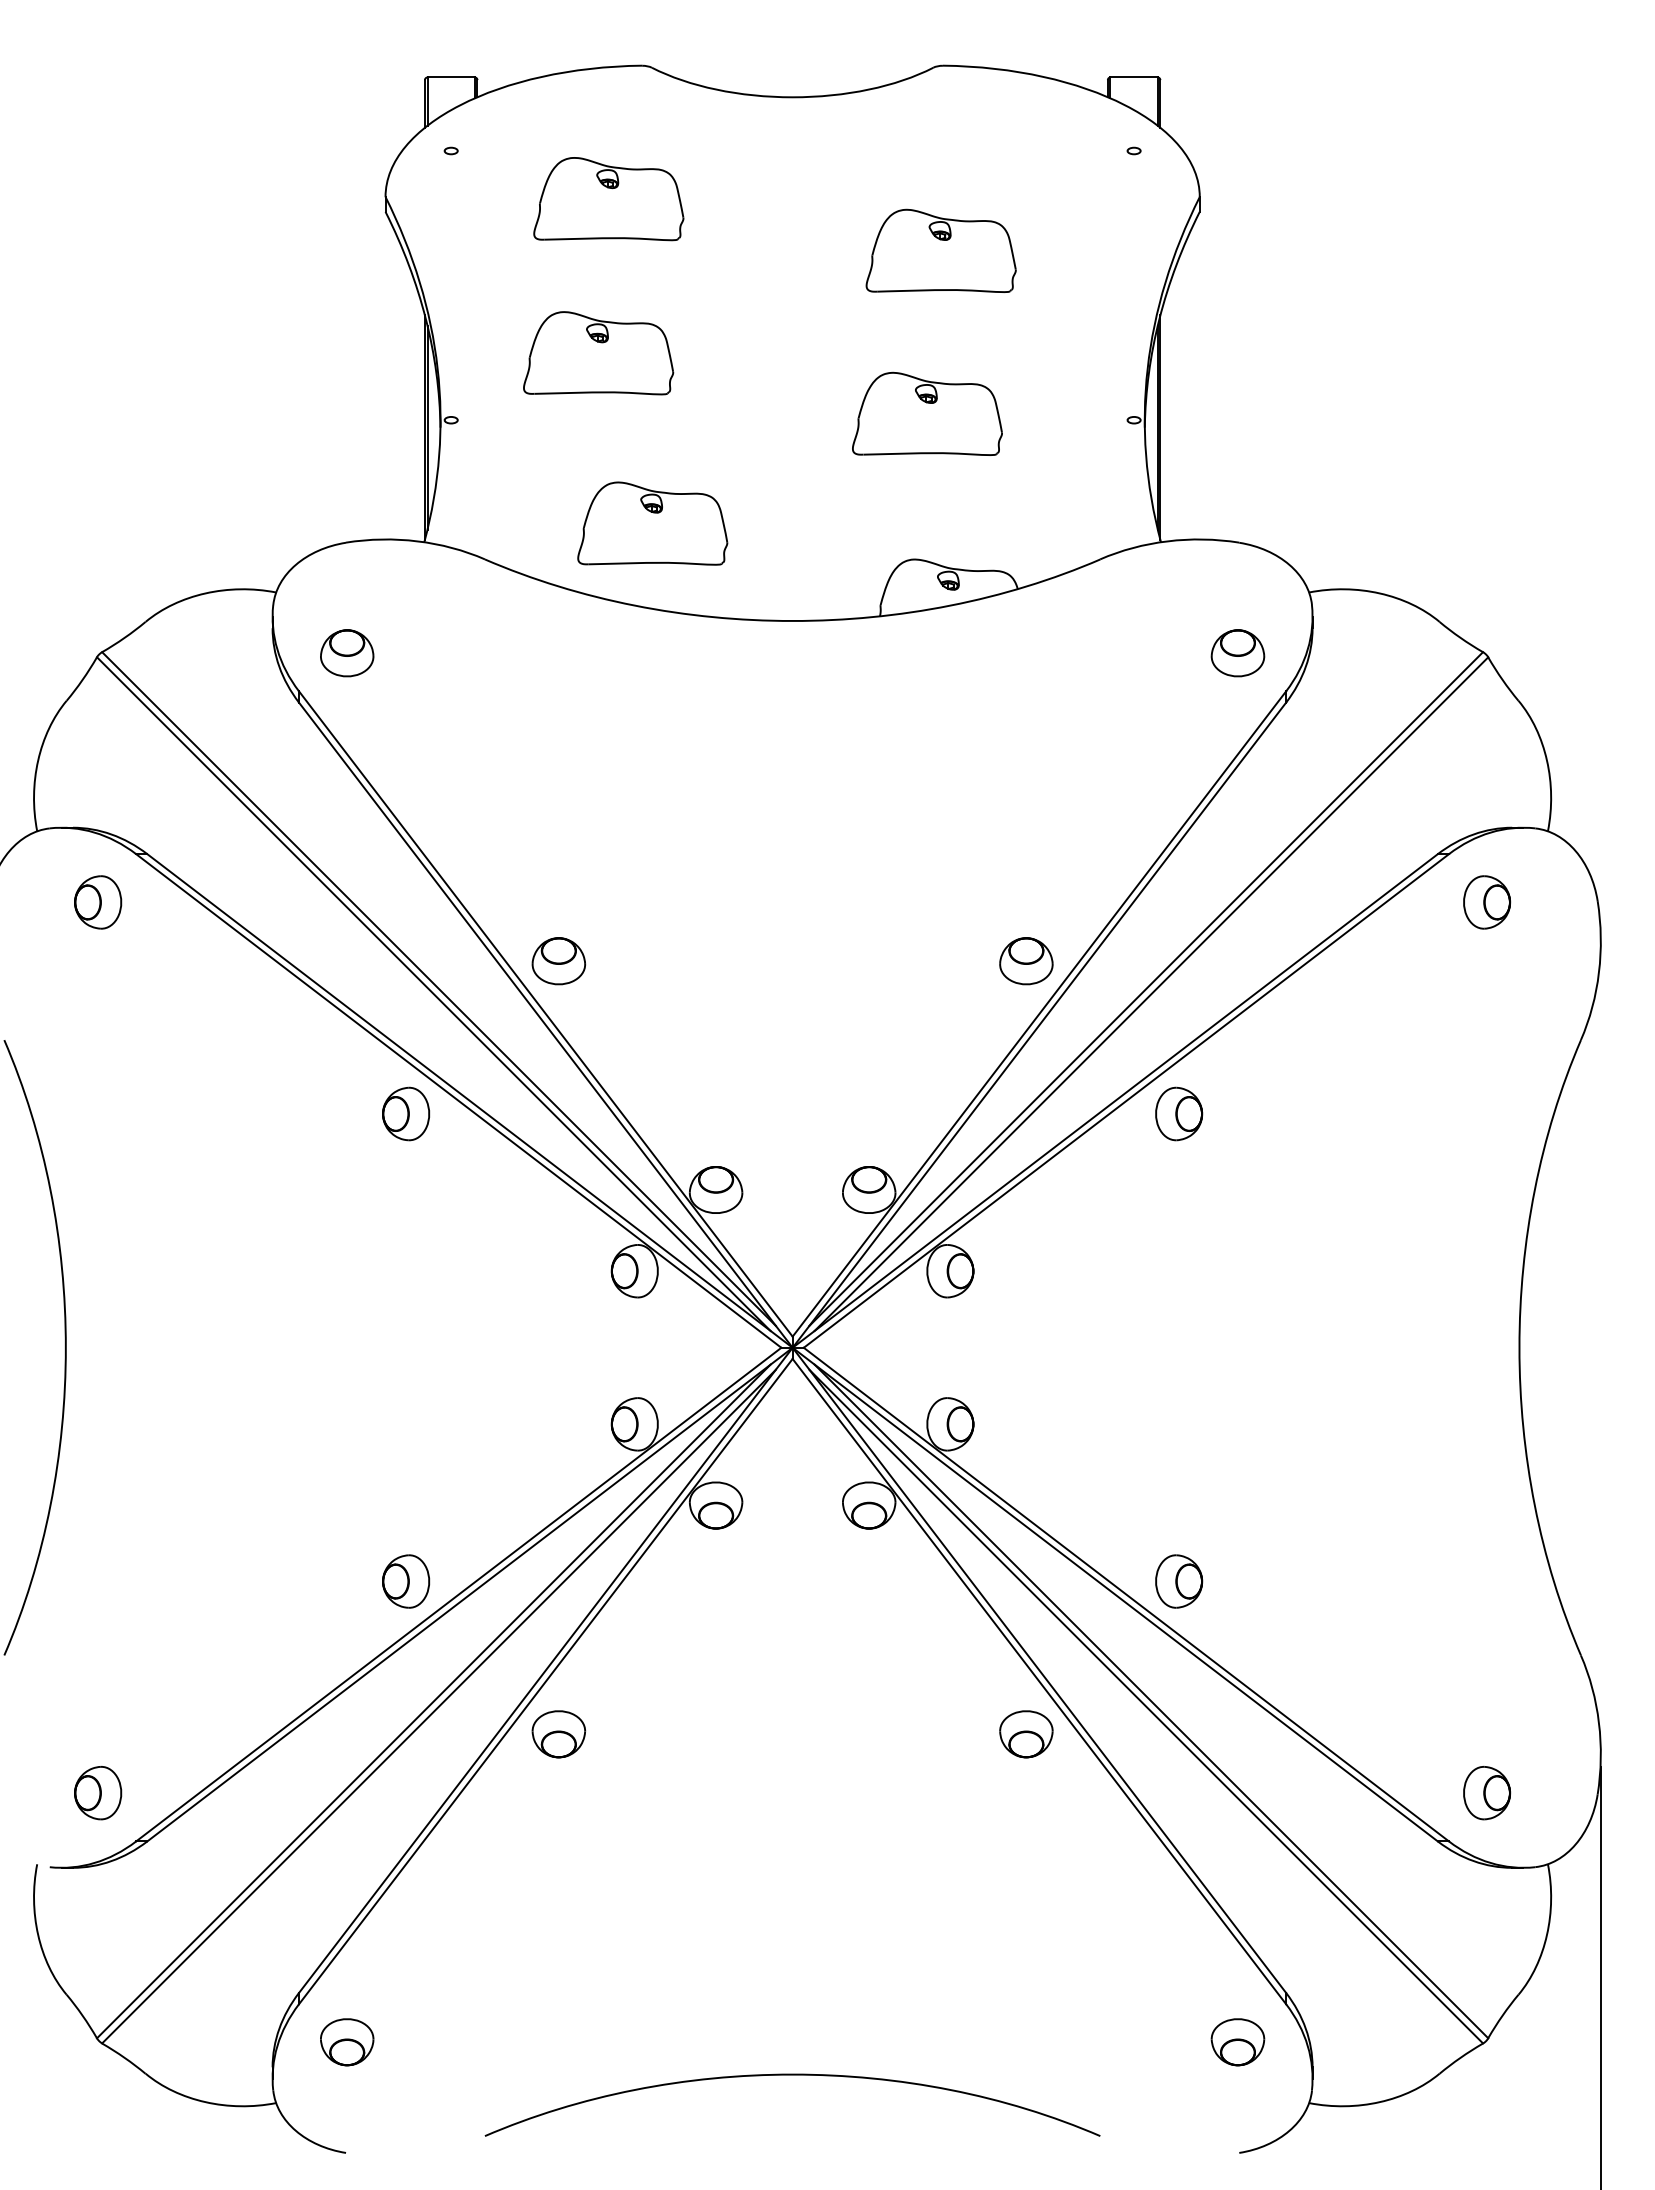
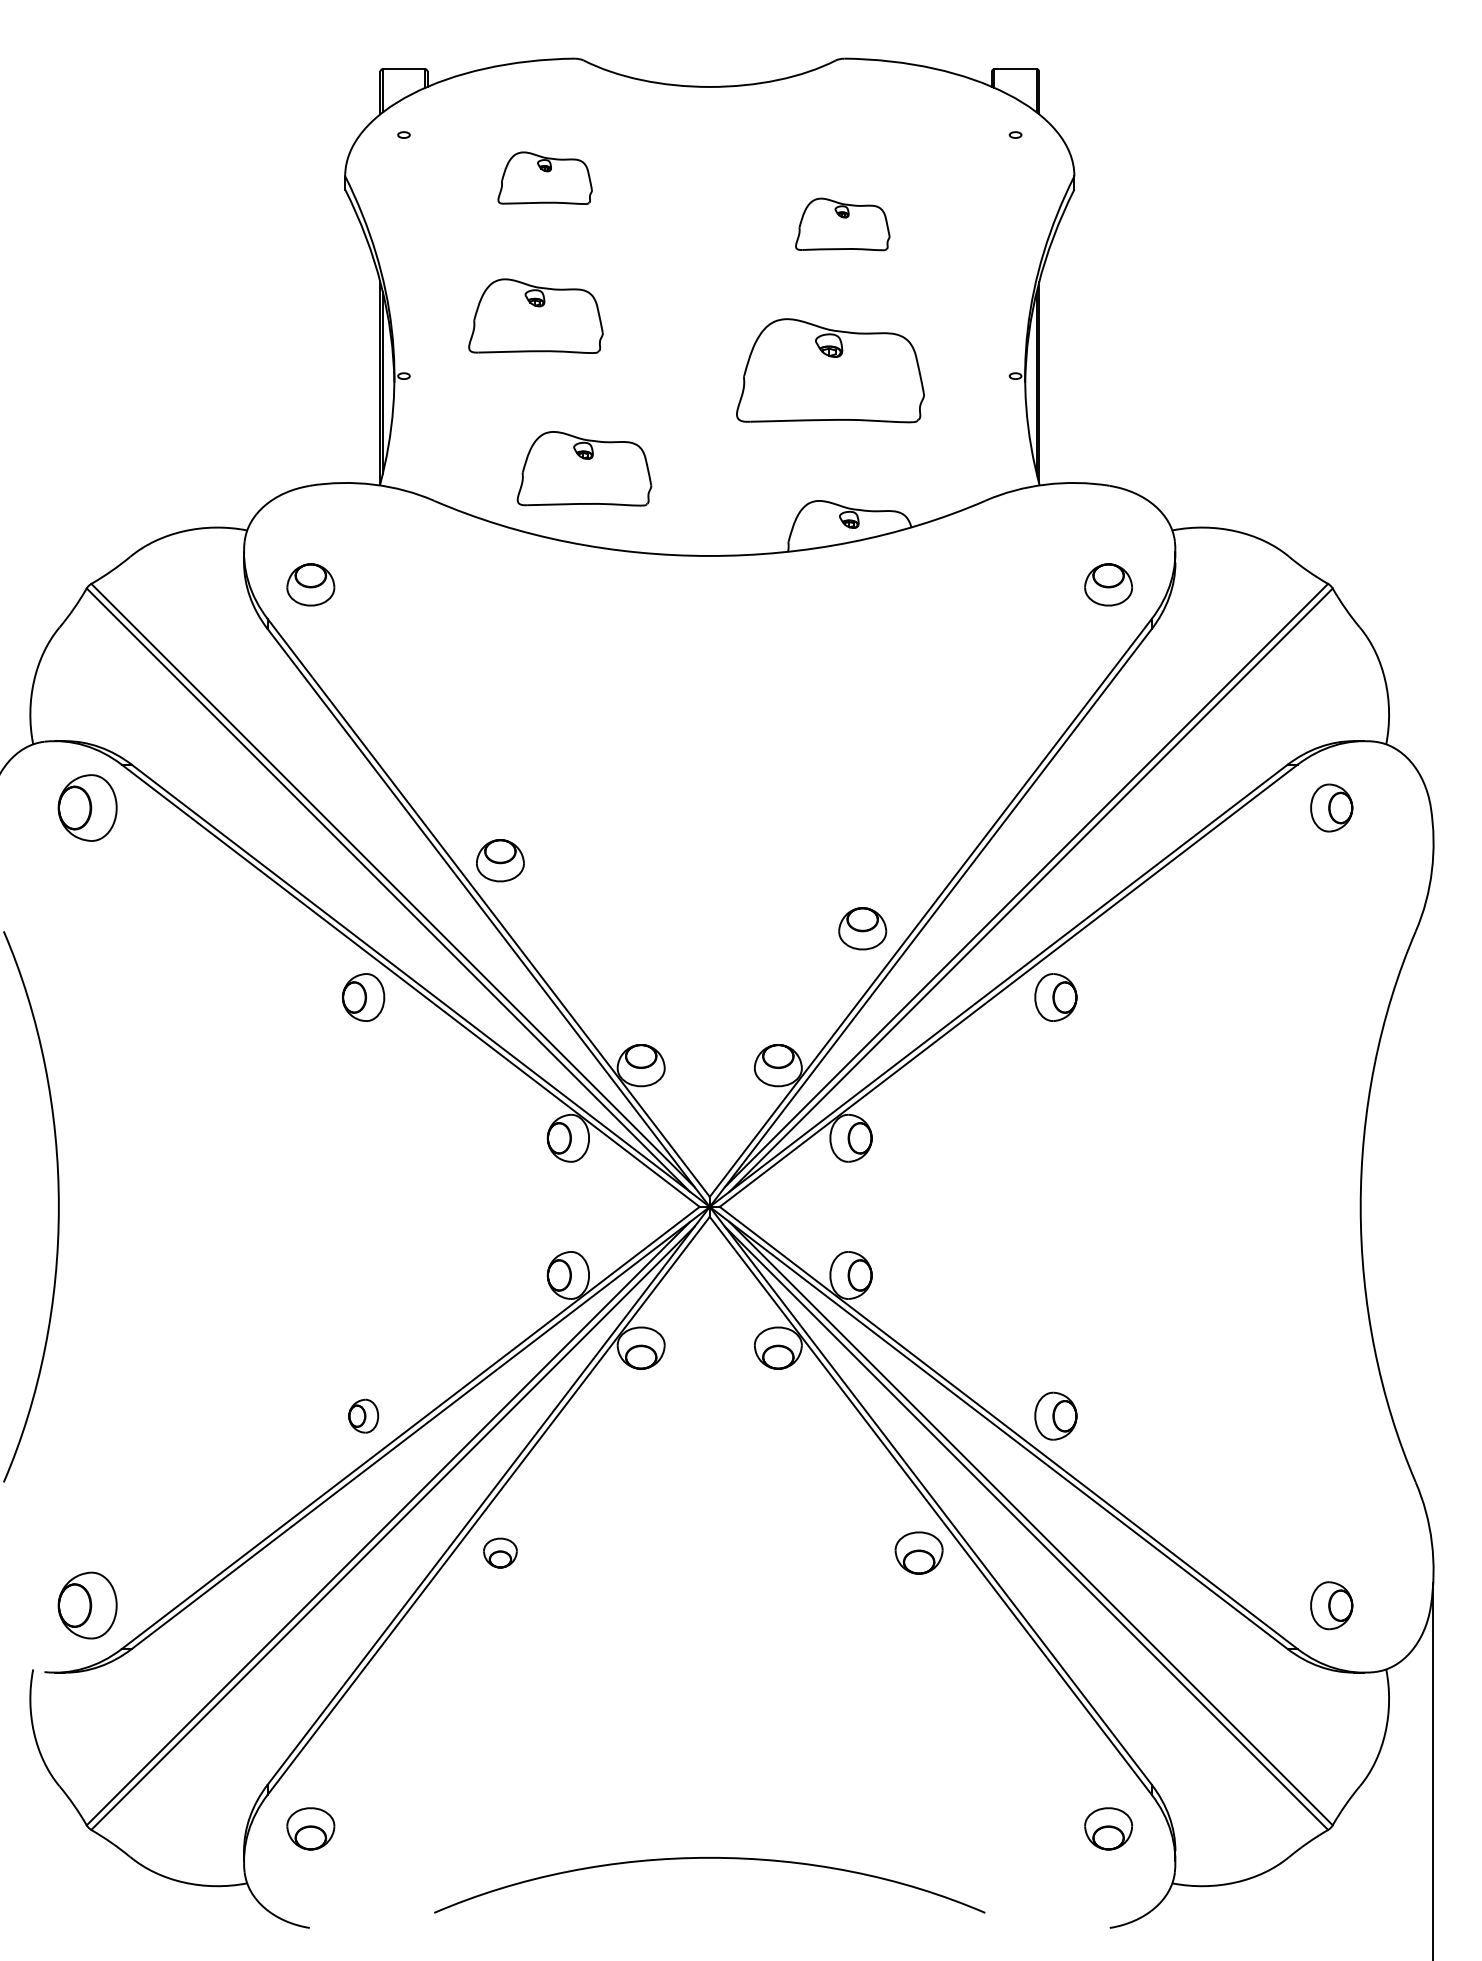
part: (608, 199) -> (544, 178), size x0.7
part: (940, 250) -> (842, 224), size x0.7
part: (927, 413) -> (830, 370), size x1.4
part: (98, 902) -> (88, 808), size x1.4
part: (1026, 961) -> (862, 929), moved
part: (406, 1581) -> (363, 1416), size x0.7
part: (558, 1734) -> (500, 1553), size x0.7
part: (98, 1793) -> (88, 1606), size x1.4

